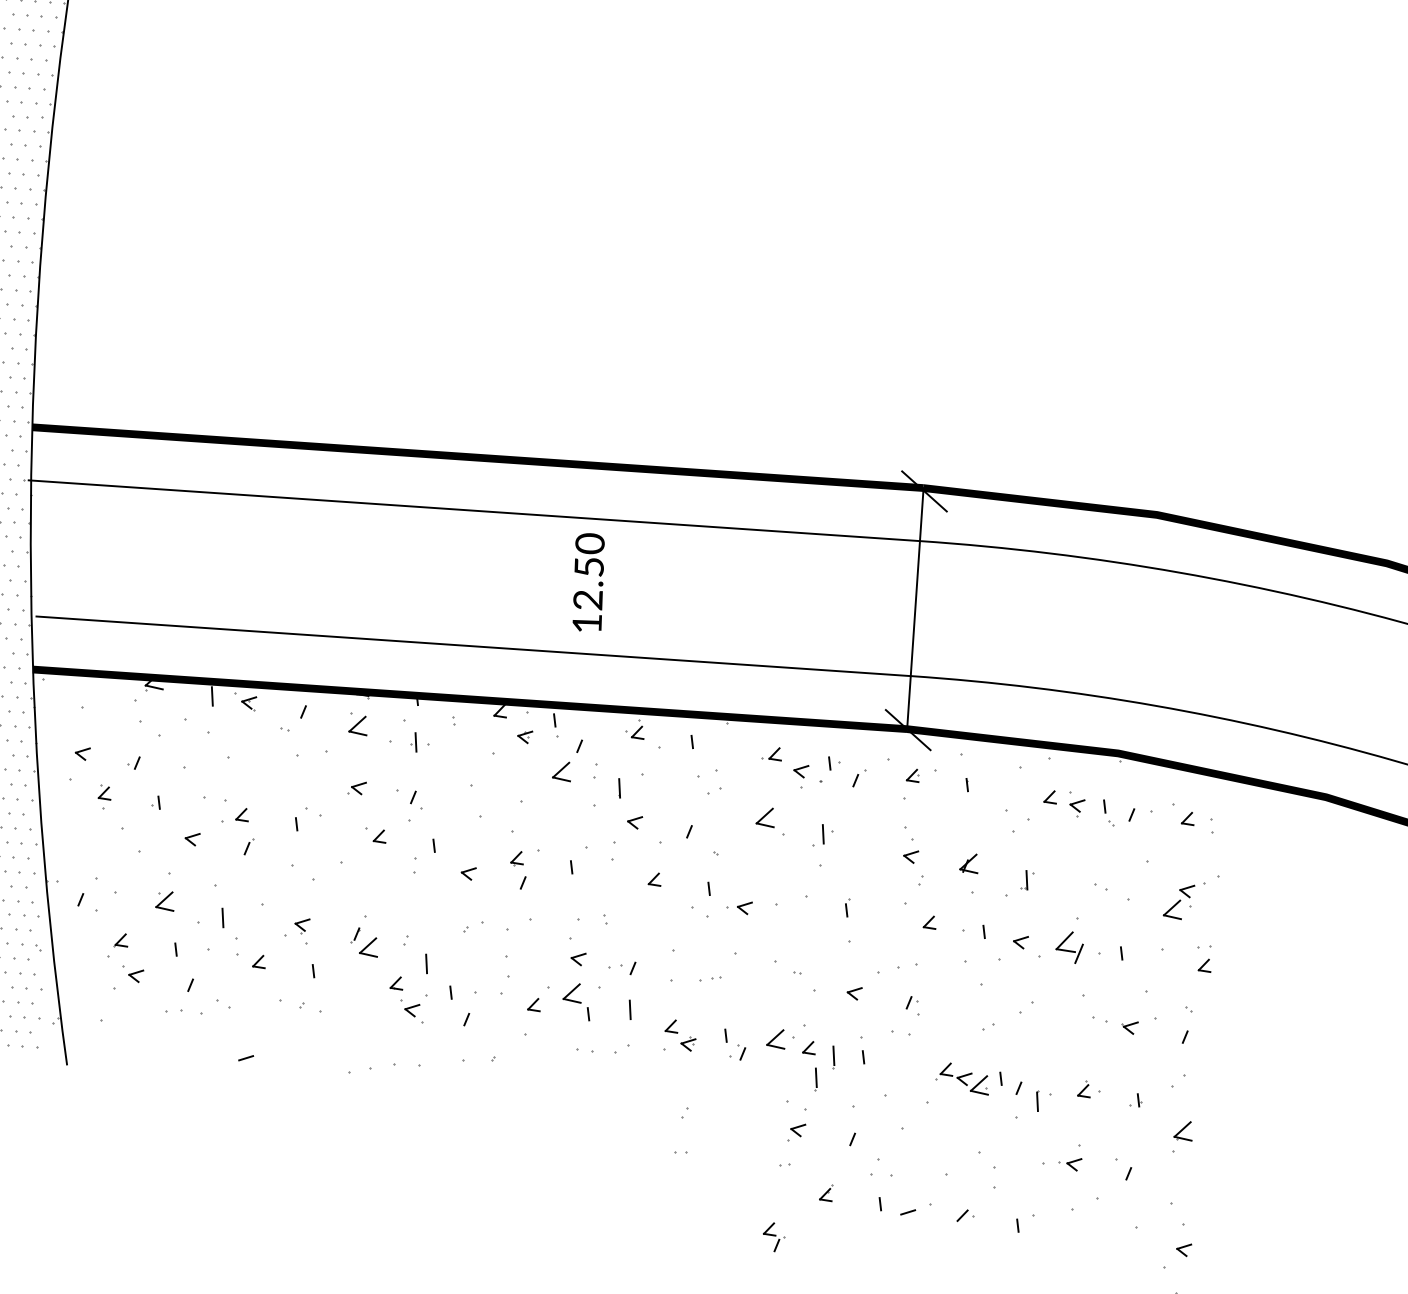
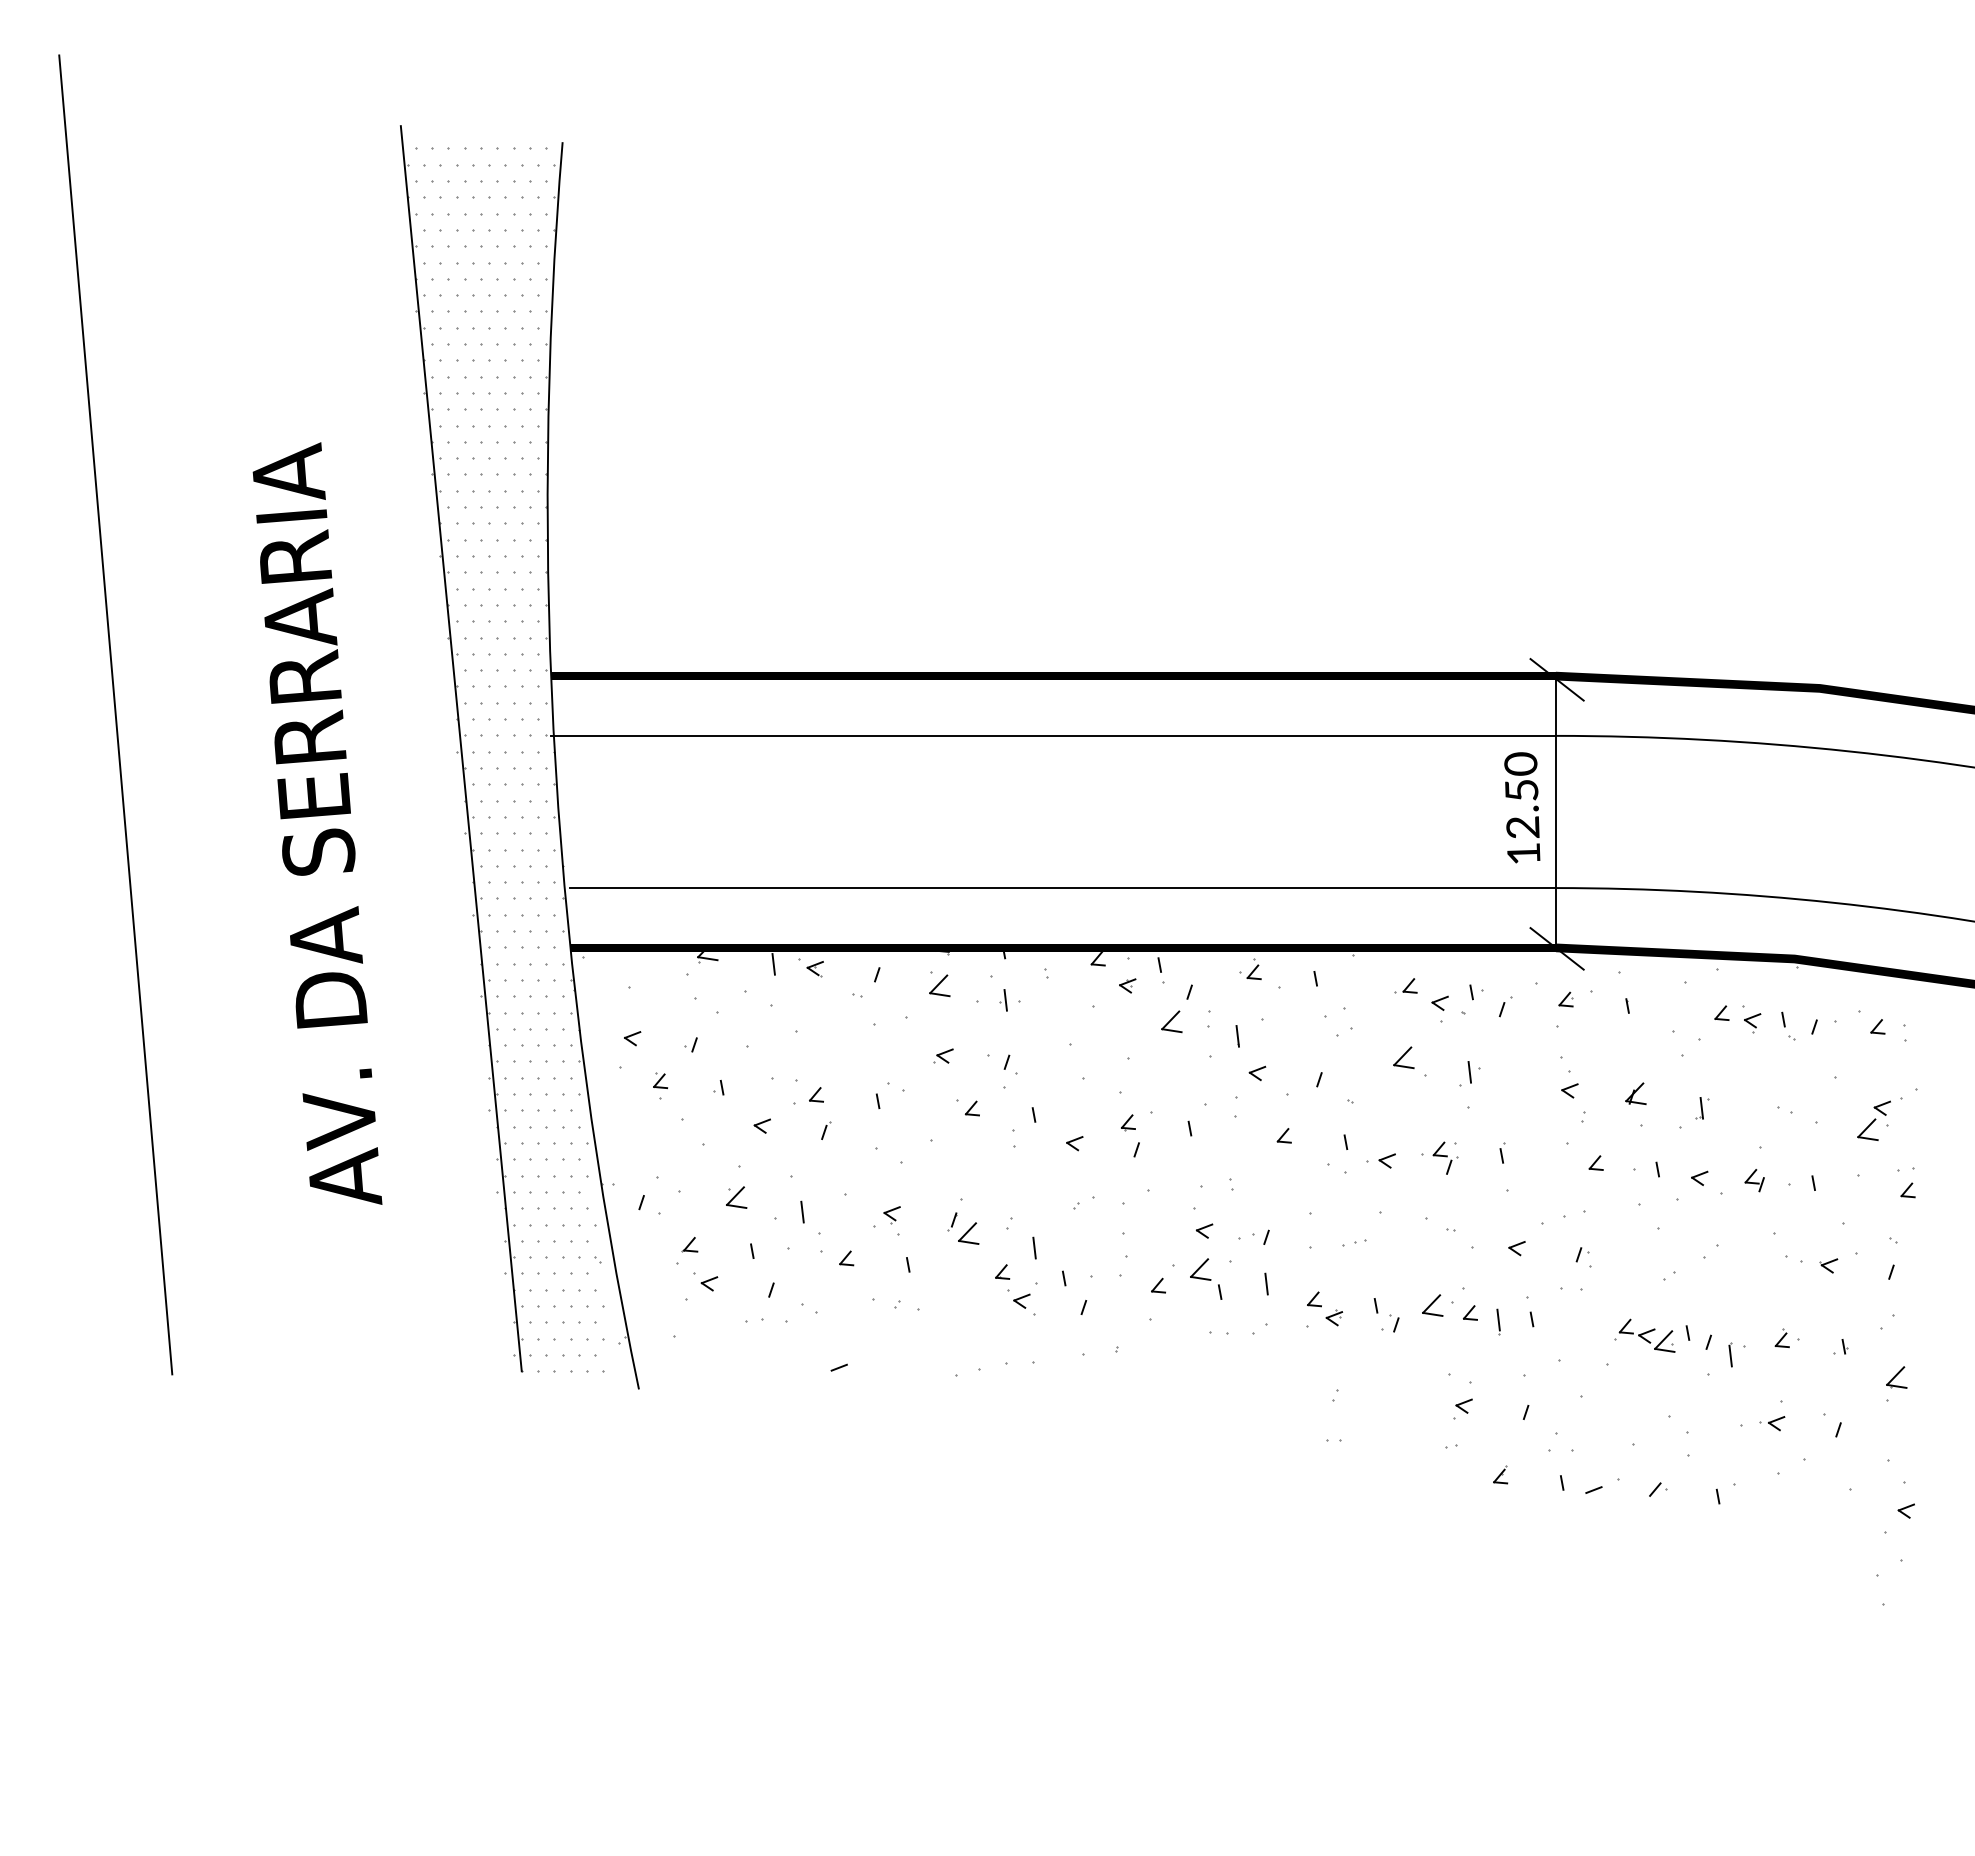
text: (588, 582) -> (1522, 807), moved
part: (1069, 947) -> (1754, 1180), size x0.62
line: (816, 1079) -> (1480, 1347), removed
part: (774, 1236) -> (1445, 1157), moved

